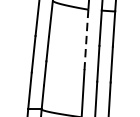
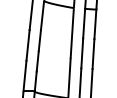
line: (86, 39) -> (72, 33), dashed -> solid

